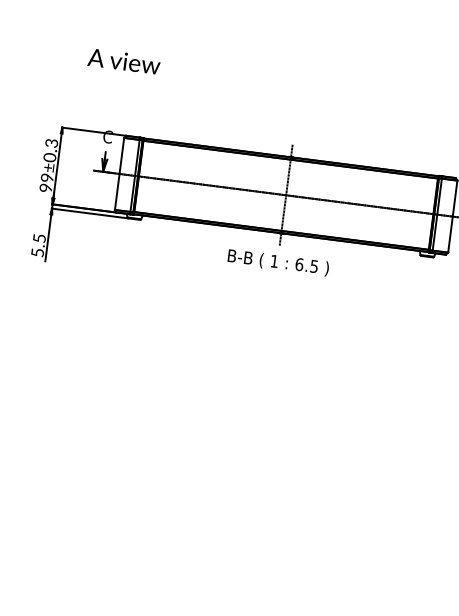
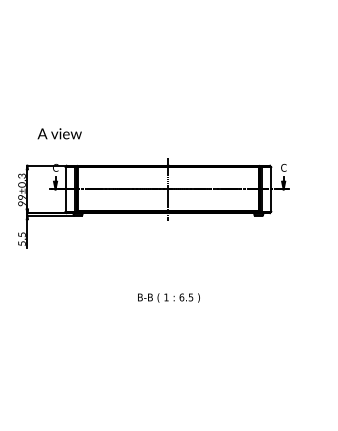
text: (123, 60) -> (59, 133), moved
text: (277, 261) -> (168, 297), moved

